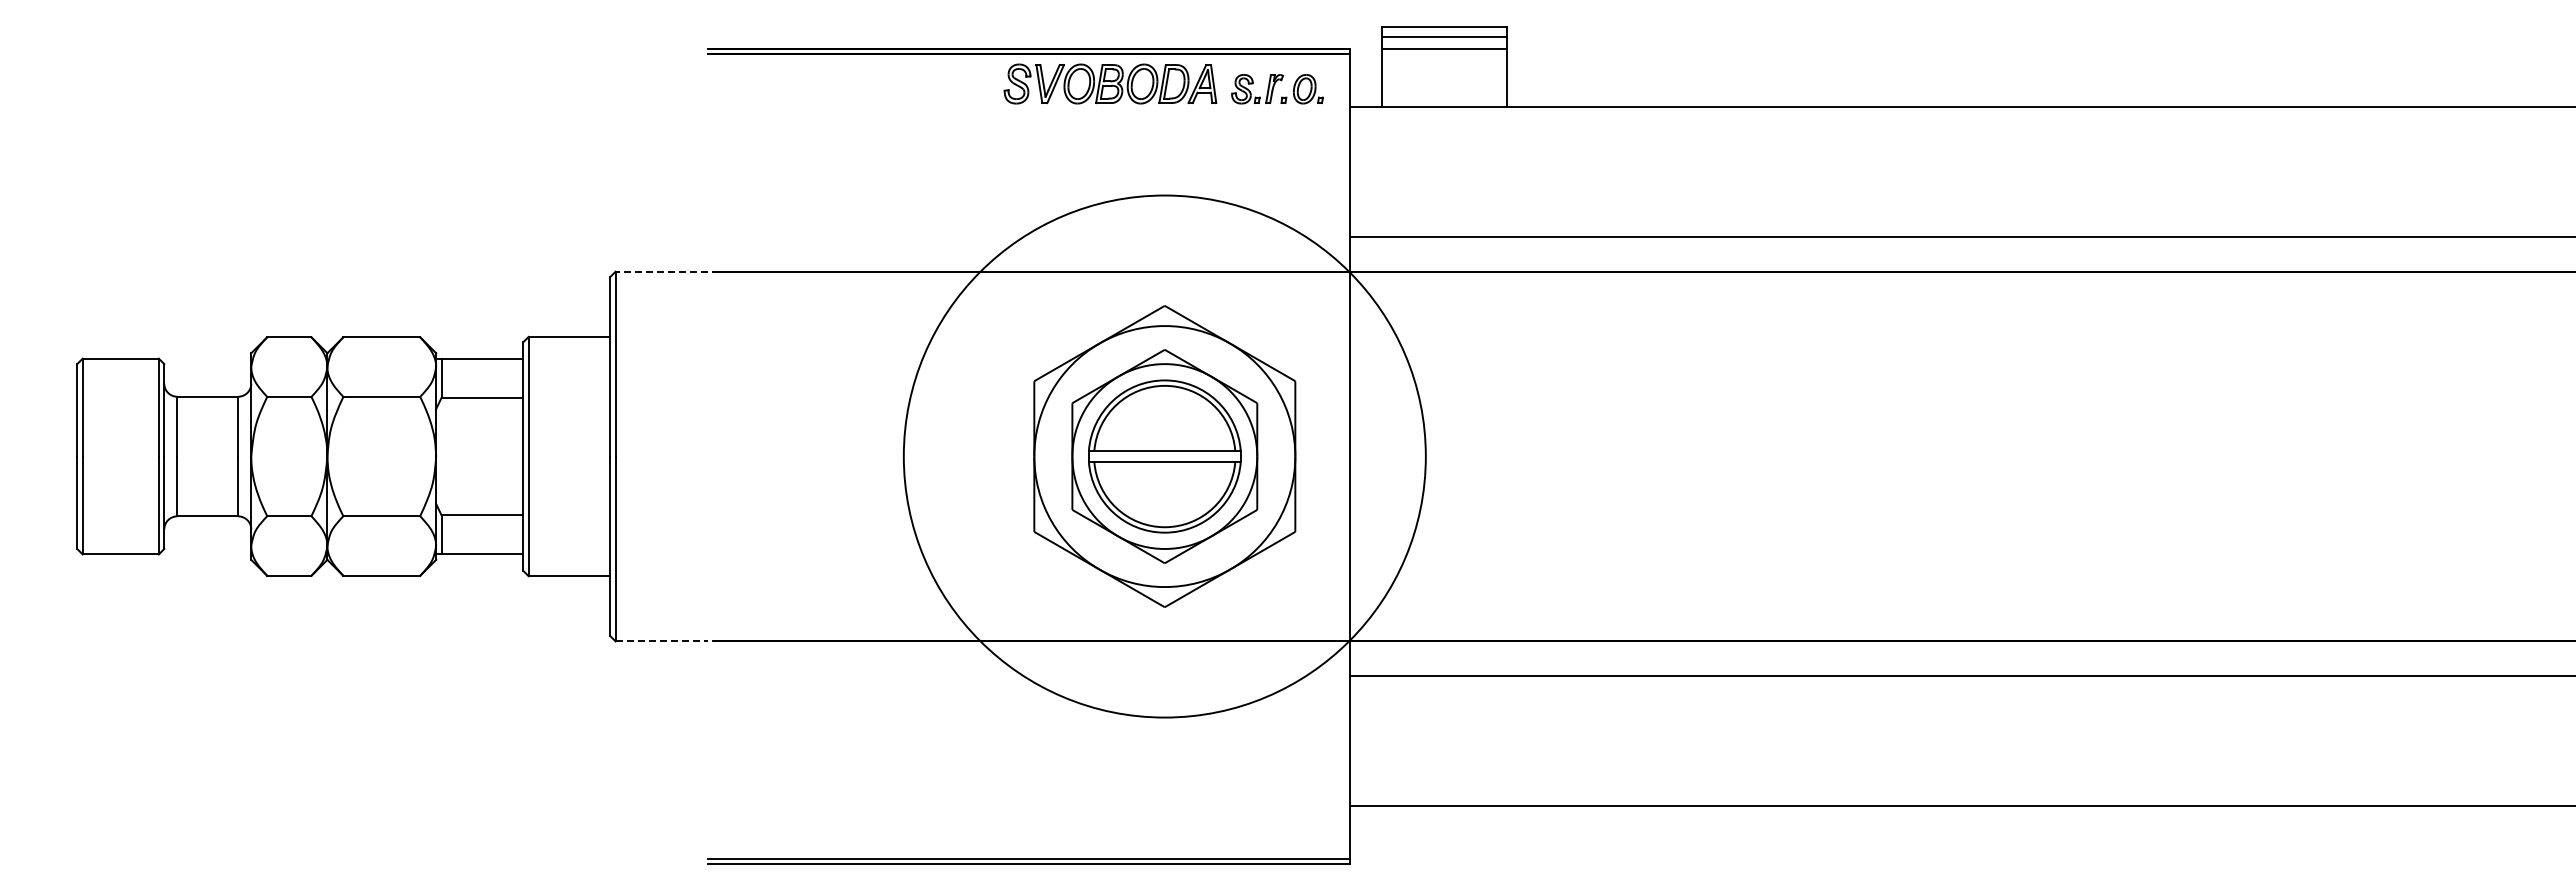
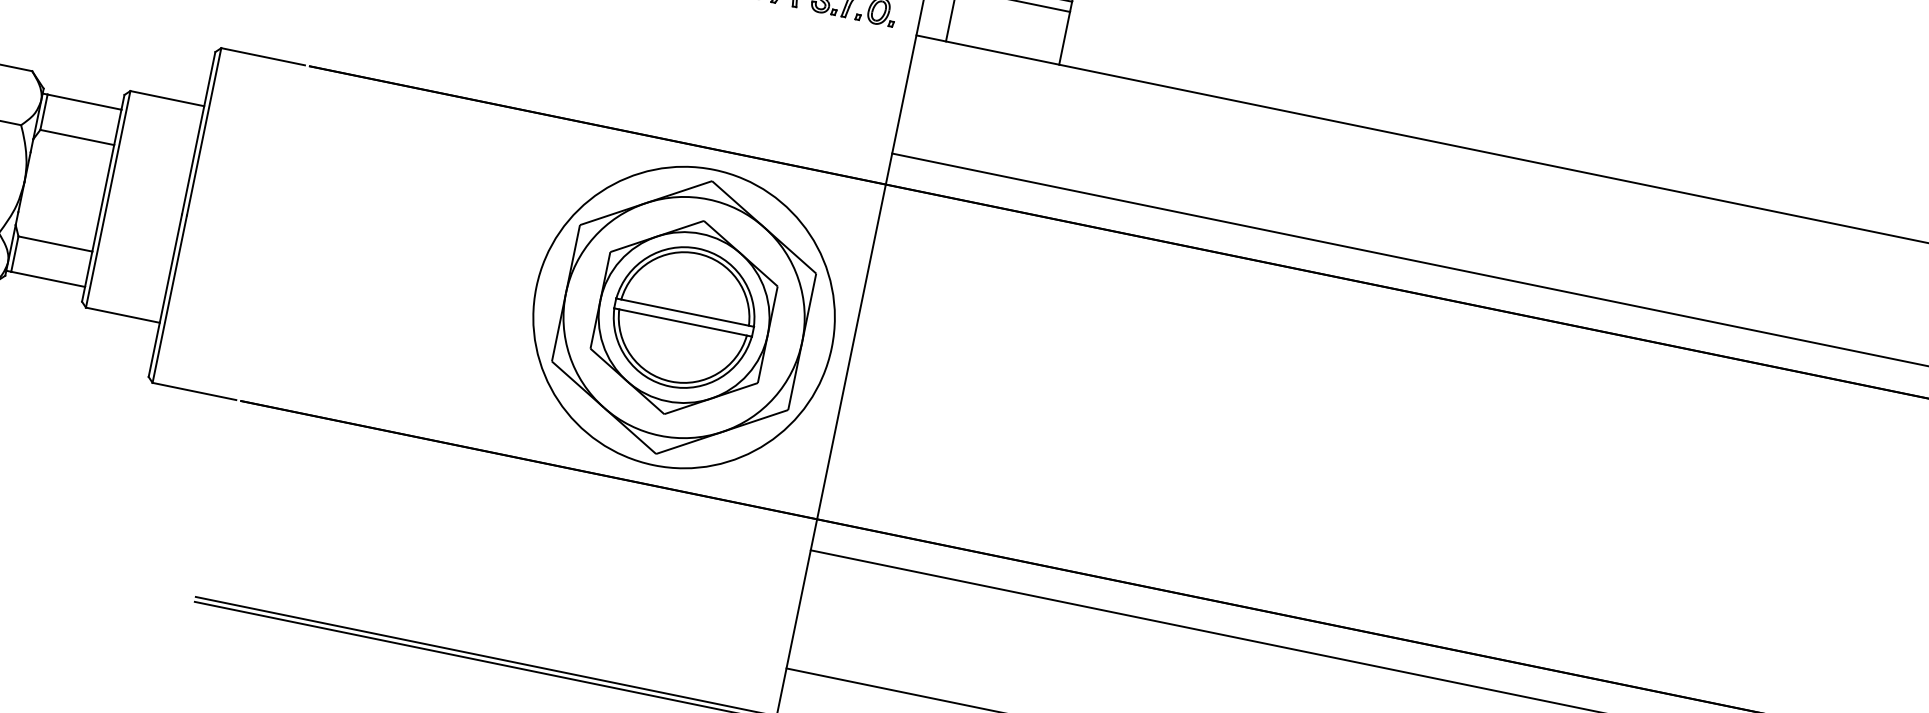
line: (661, 271) -> (262, 56), dashed -> solid
circle: (1164, 456) -> (683, 317), size x0.62
line: (662, 641) -> (195, 391), dashed -> solid

